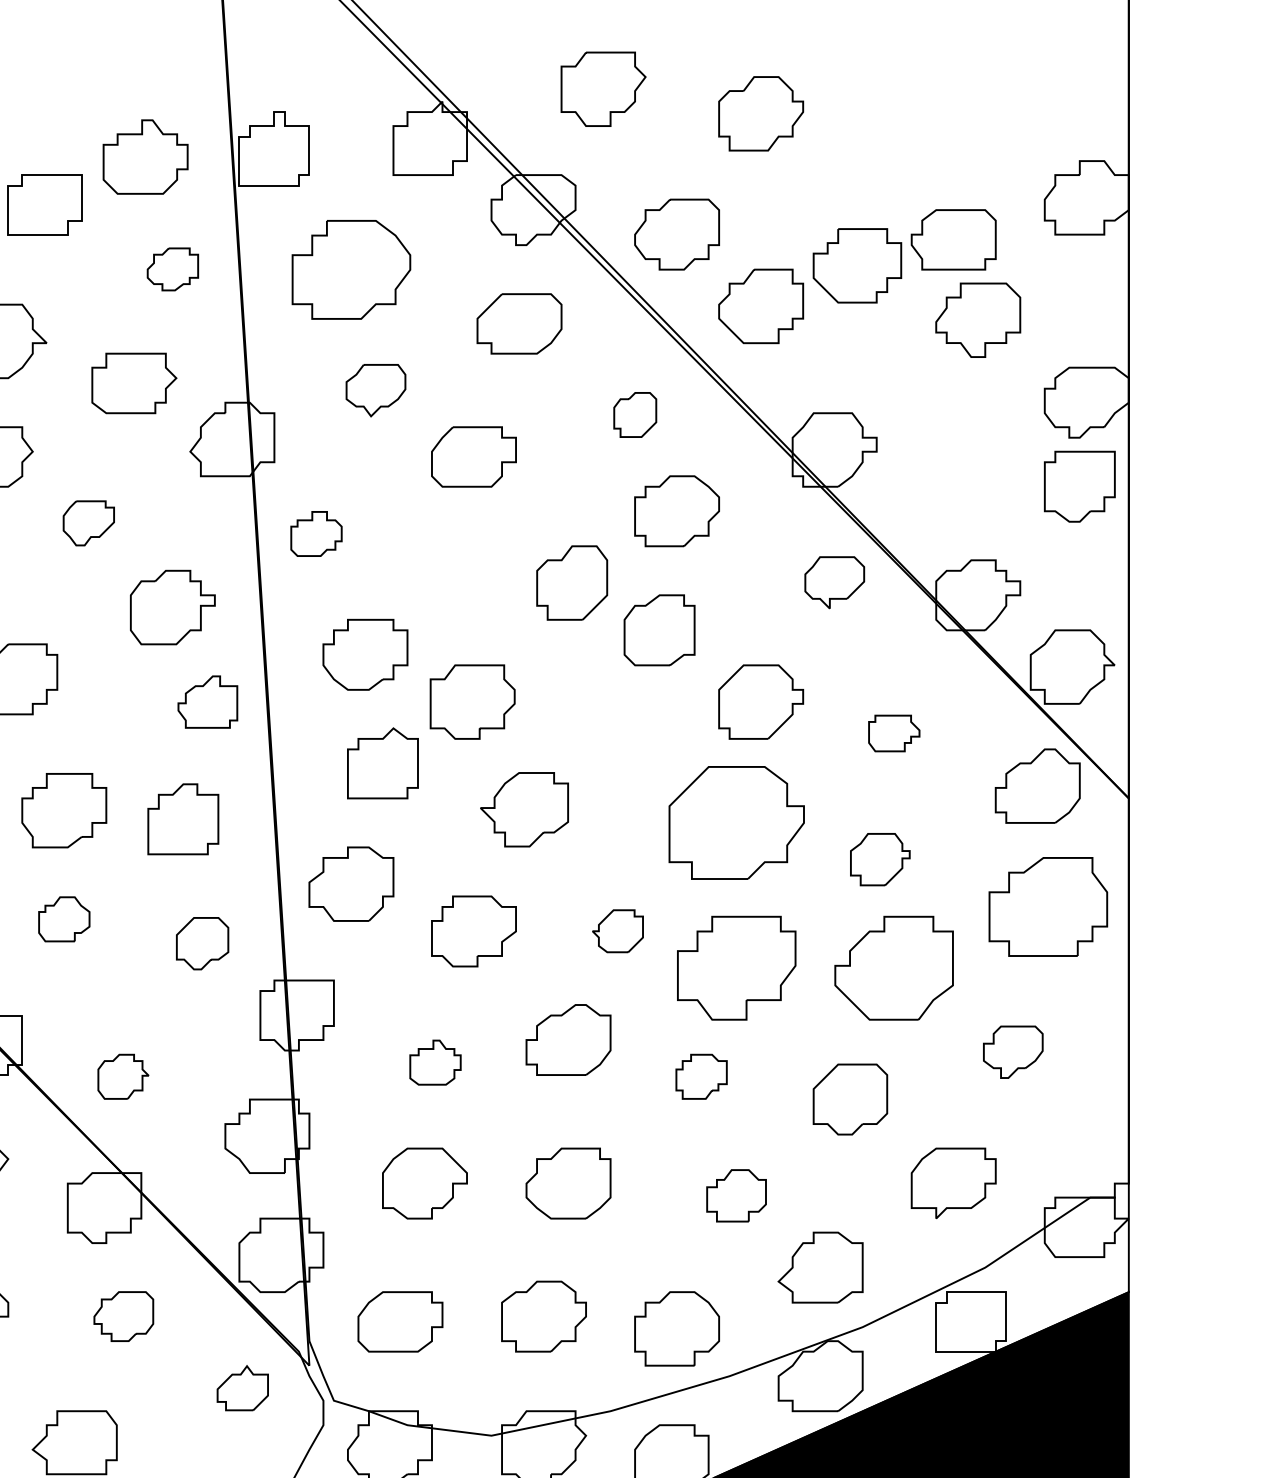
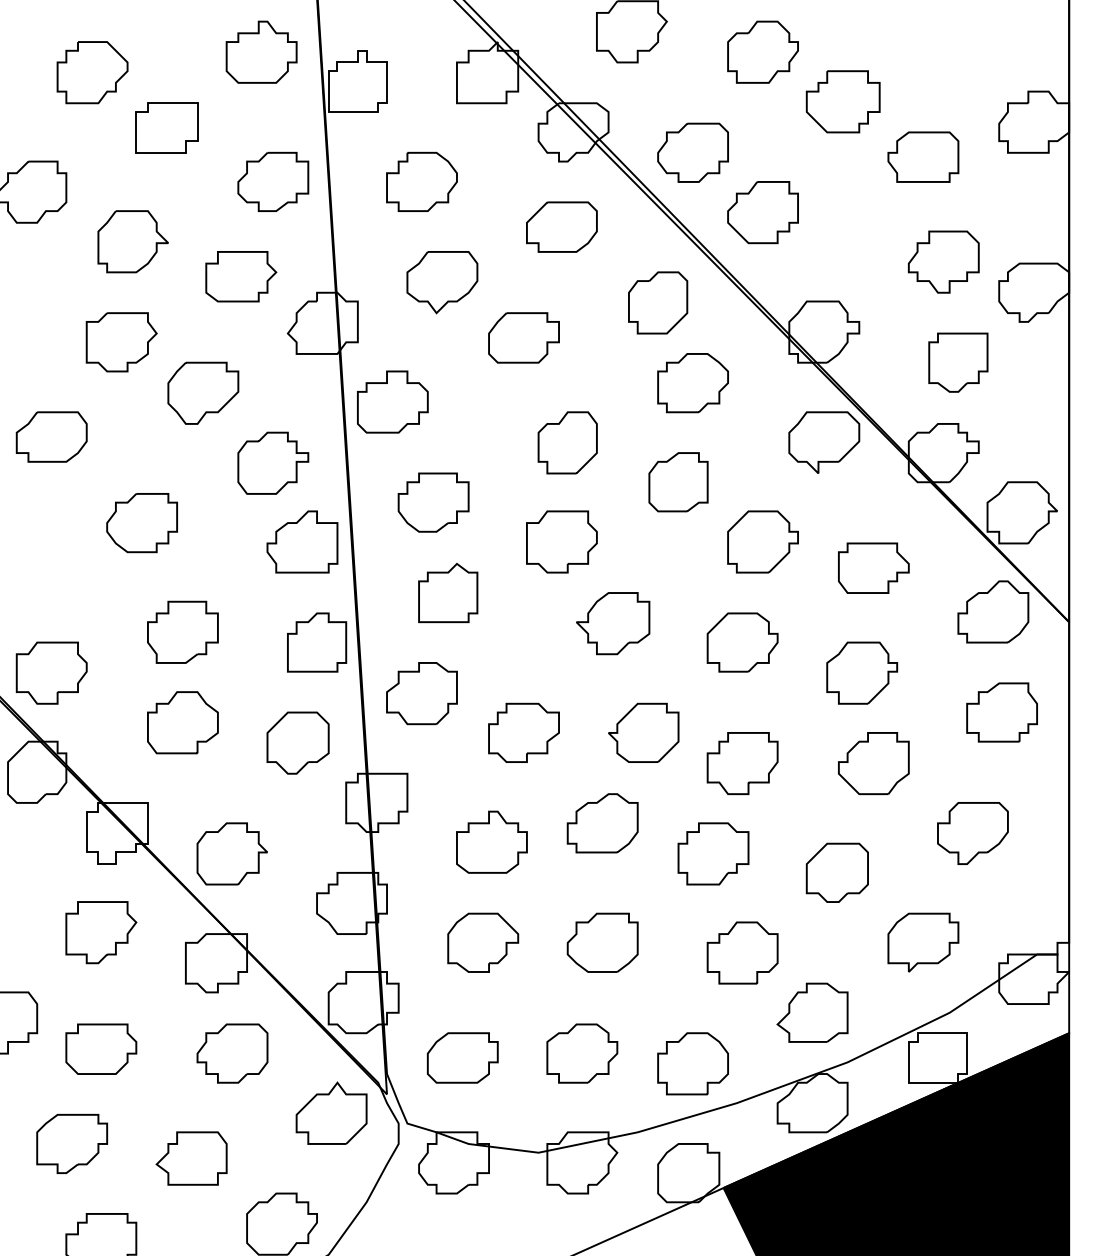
part: (145, 156) -> (261, 51), moved
part: (856, 265) -> (842, 101), moved
part: (173, 269) -> (273, 181), size x1.67
part: (350, 269) -> (421, 181), size x0.71
part: (977, 319) -> (943, 261), moved
part: (376, 390) -> (442, 282), size x1.43
part: (635, 414) -> (658, 302), size x1.67
part: (1079, 486) -> (958, 362), moved
part: (88, 522) -> (203, 392), size x1.67
part: (316, 533) -> (392, 401), size x1.67
part: (571, 582) -> (567, 442), moved
part: (834, 582) -> (824, 442), size x1.43
part: (207, 701) -> (302, 541), size x1.43
part: (472, 701) -> (561, 541), moved
part: (893, 732) -> (873, 567), size x1.67
part: (525, 809) -> (613, 623), moved
part: (183, 819) -> (317, 642), moved
part: (736, 822) -> (742, 642), size x0.62
part: (880, 858) -> (862, 672), size x1.43
part: (1047, 906) -> (1001, 712), size x0.71
part: (63, 918) -> (182, 722), size x1.67
part: (617, 930) -> (643, 732), size x1.67
part: (201, 942) -> (297, 742), size x1.43
part: (736, 968) -> (742, 763), size x0.71
part: (893, 968) -> (873, 763), size x0.71
part: (1012, 1052) -> (972, 833), size x1.43
part: (434, 1061) -> (491, 841), size x1.67
part: (122, 1076) -> (231, 853), size x1.67
part: (701, 1076) -> (713, 853), size x1.67
part: (736, 1195) -> (742, 952), size x1.43
part: (123, 1316) -> (232, 1053), size x1.43
part: (242, 1387) -> (331, 1112), size x1.67

